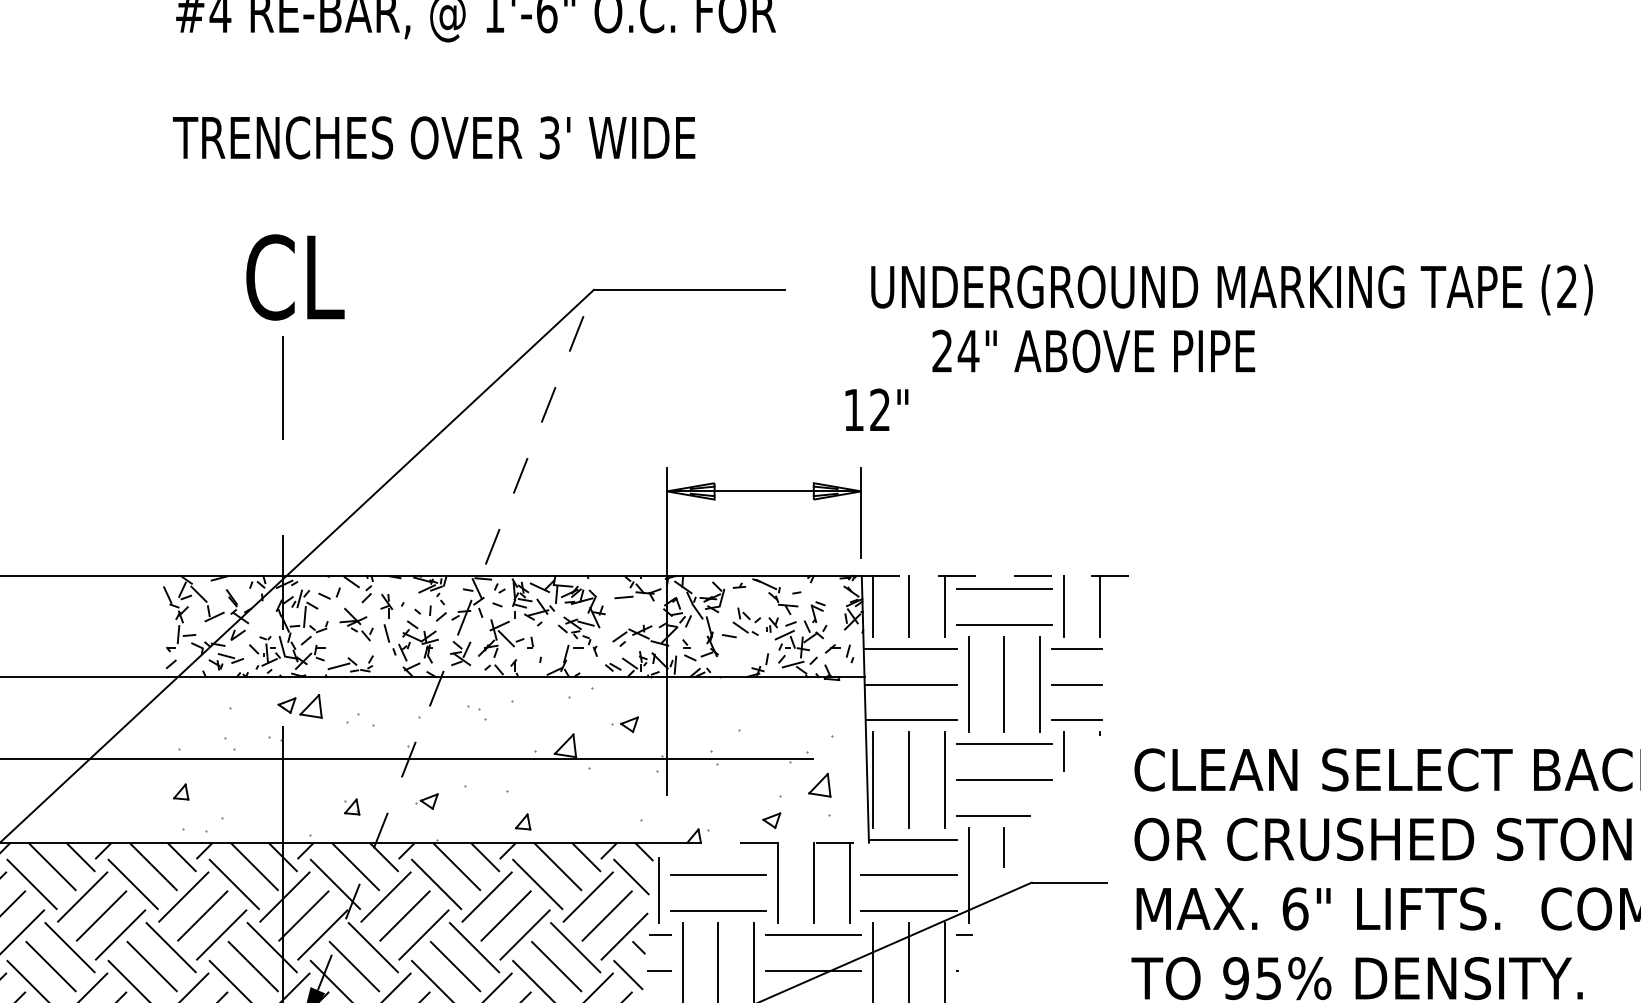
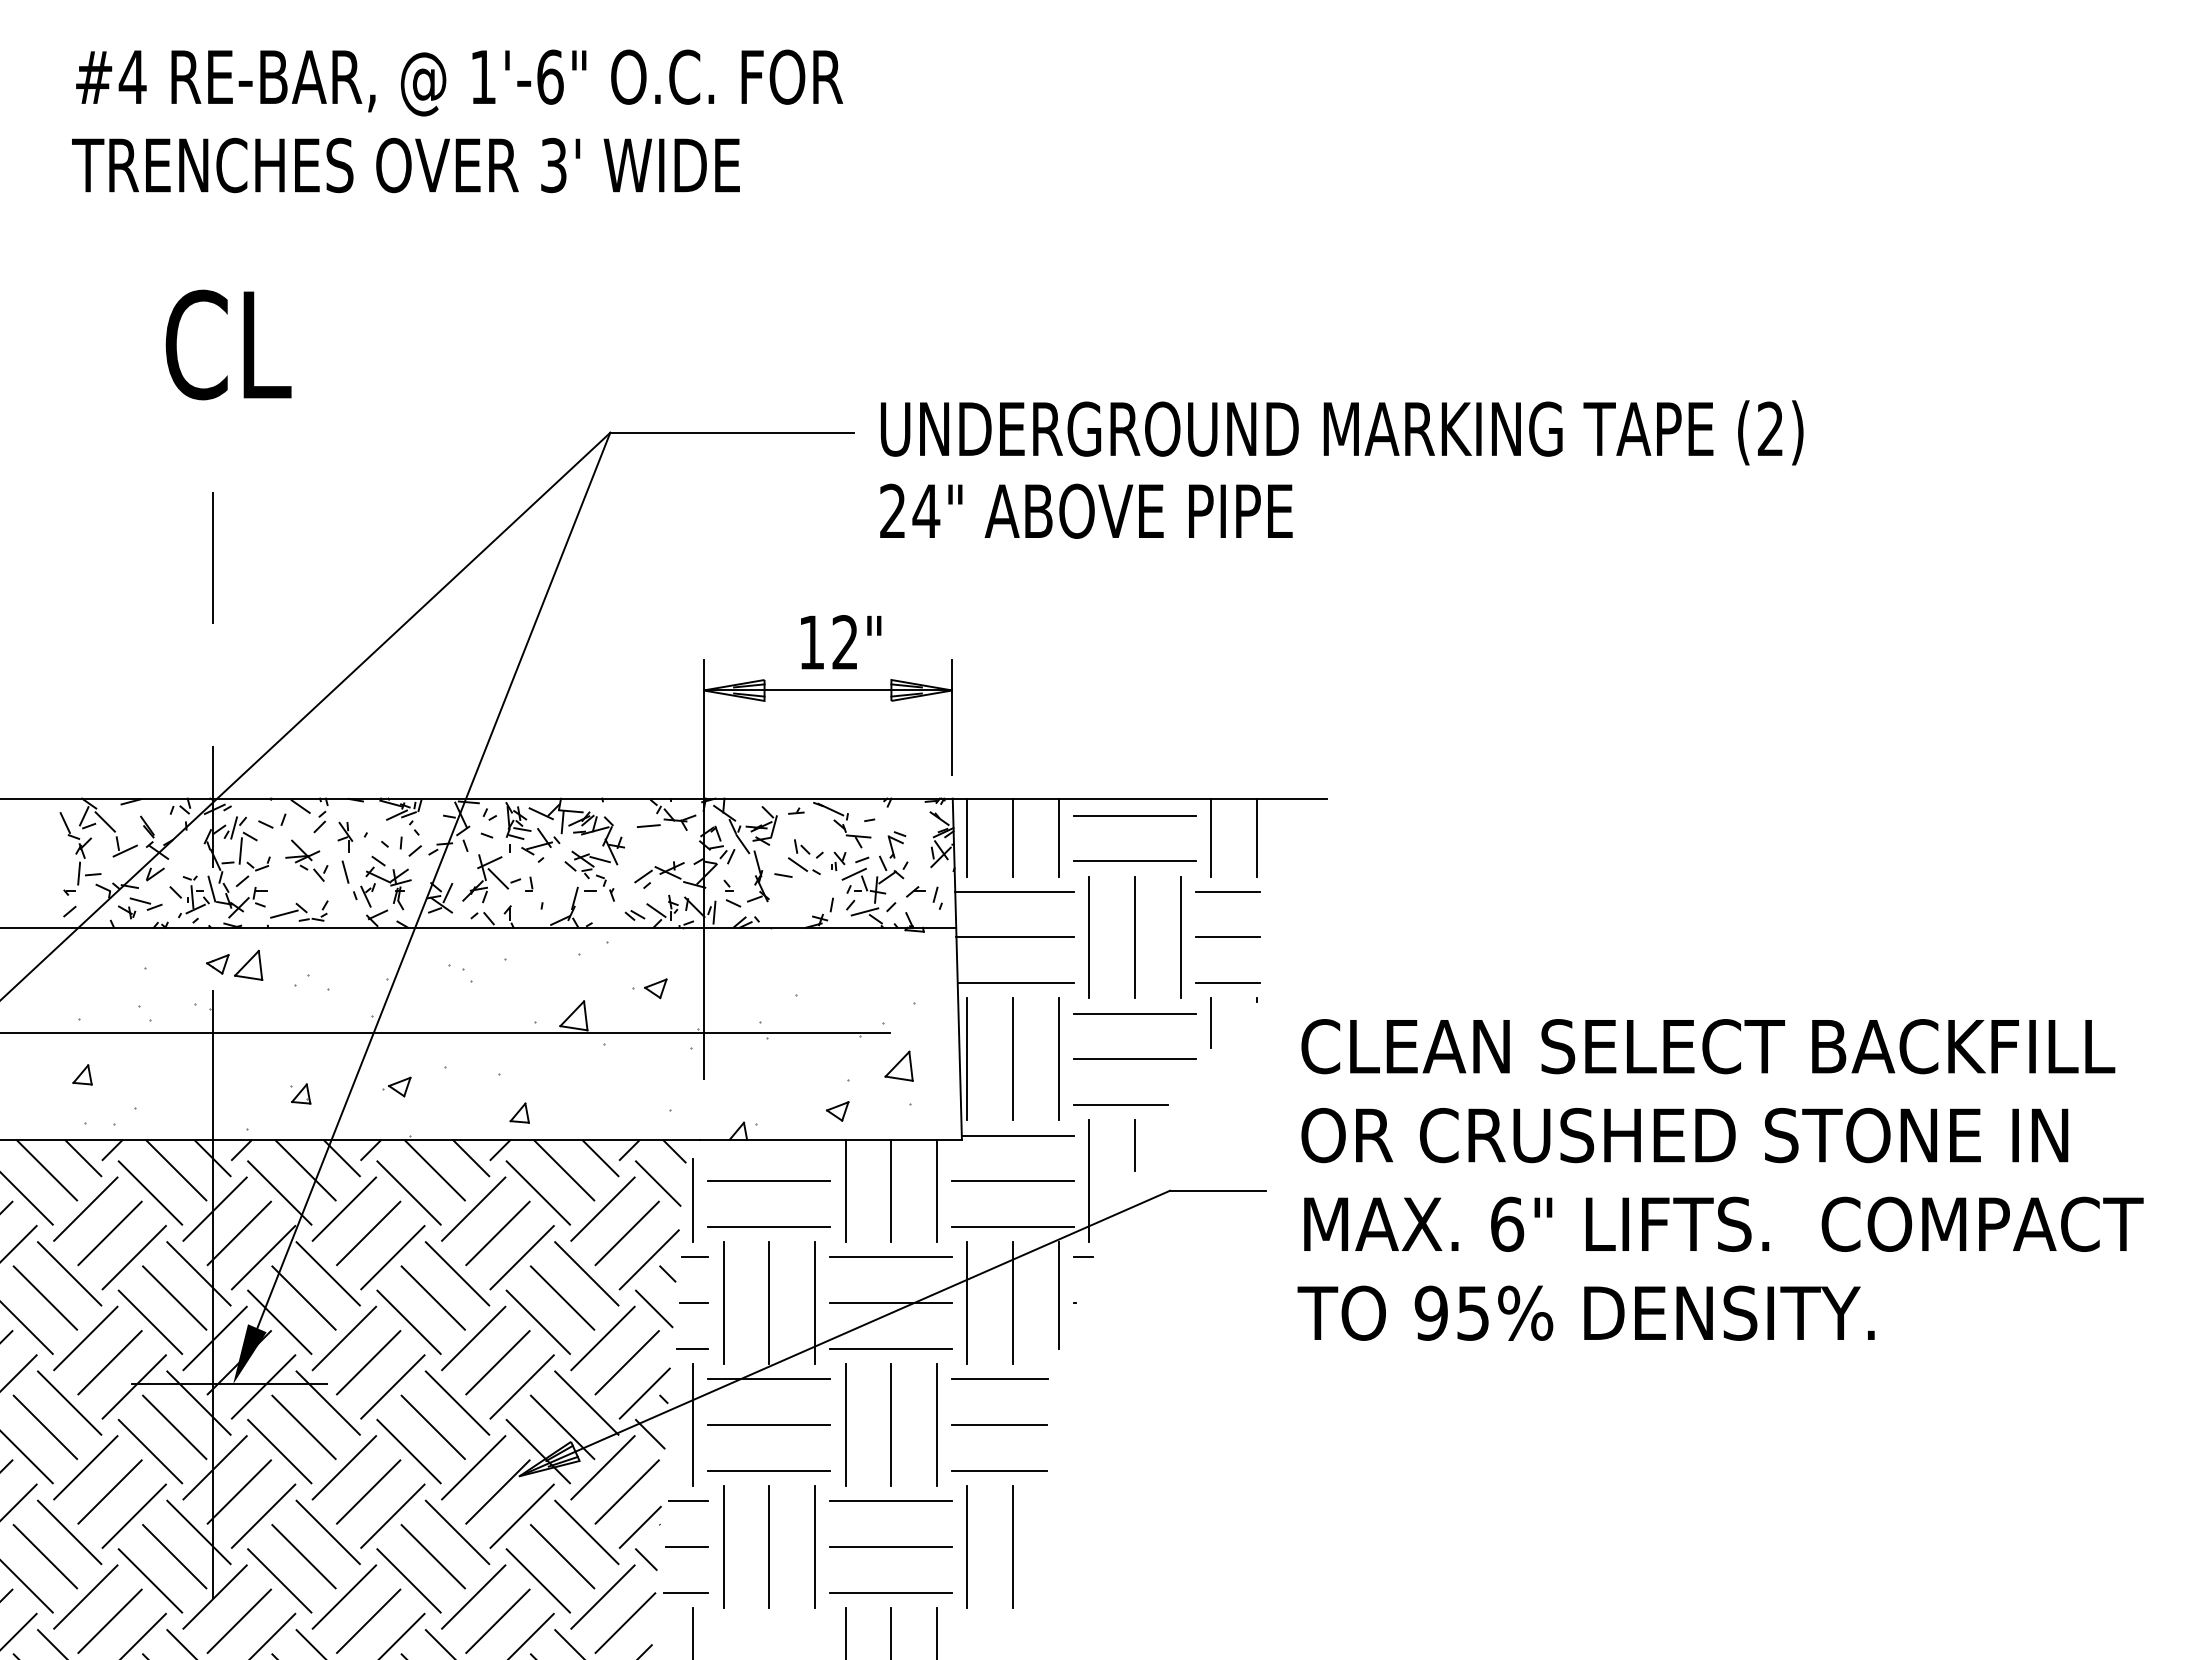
text: (433, 137) -> (405, 165), moved
text: (295, 277) -> (228, 344), moved
text: (1232, 289) -> (1342, 432), moved
text: (1093, 350) -> (1086, 510), moved
text: (877, 410) -> (841, 642), moved
line: (1008, 575) -> (1140, 798), dashed -> solid
line: (456, 640) -> (434, 880), dashed -> solid
line: (766, 842) -> (831, 1139), dashed -> solid

